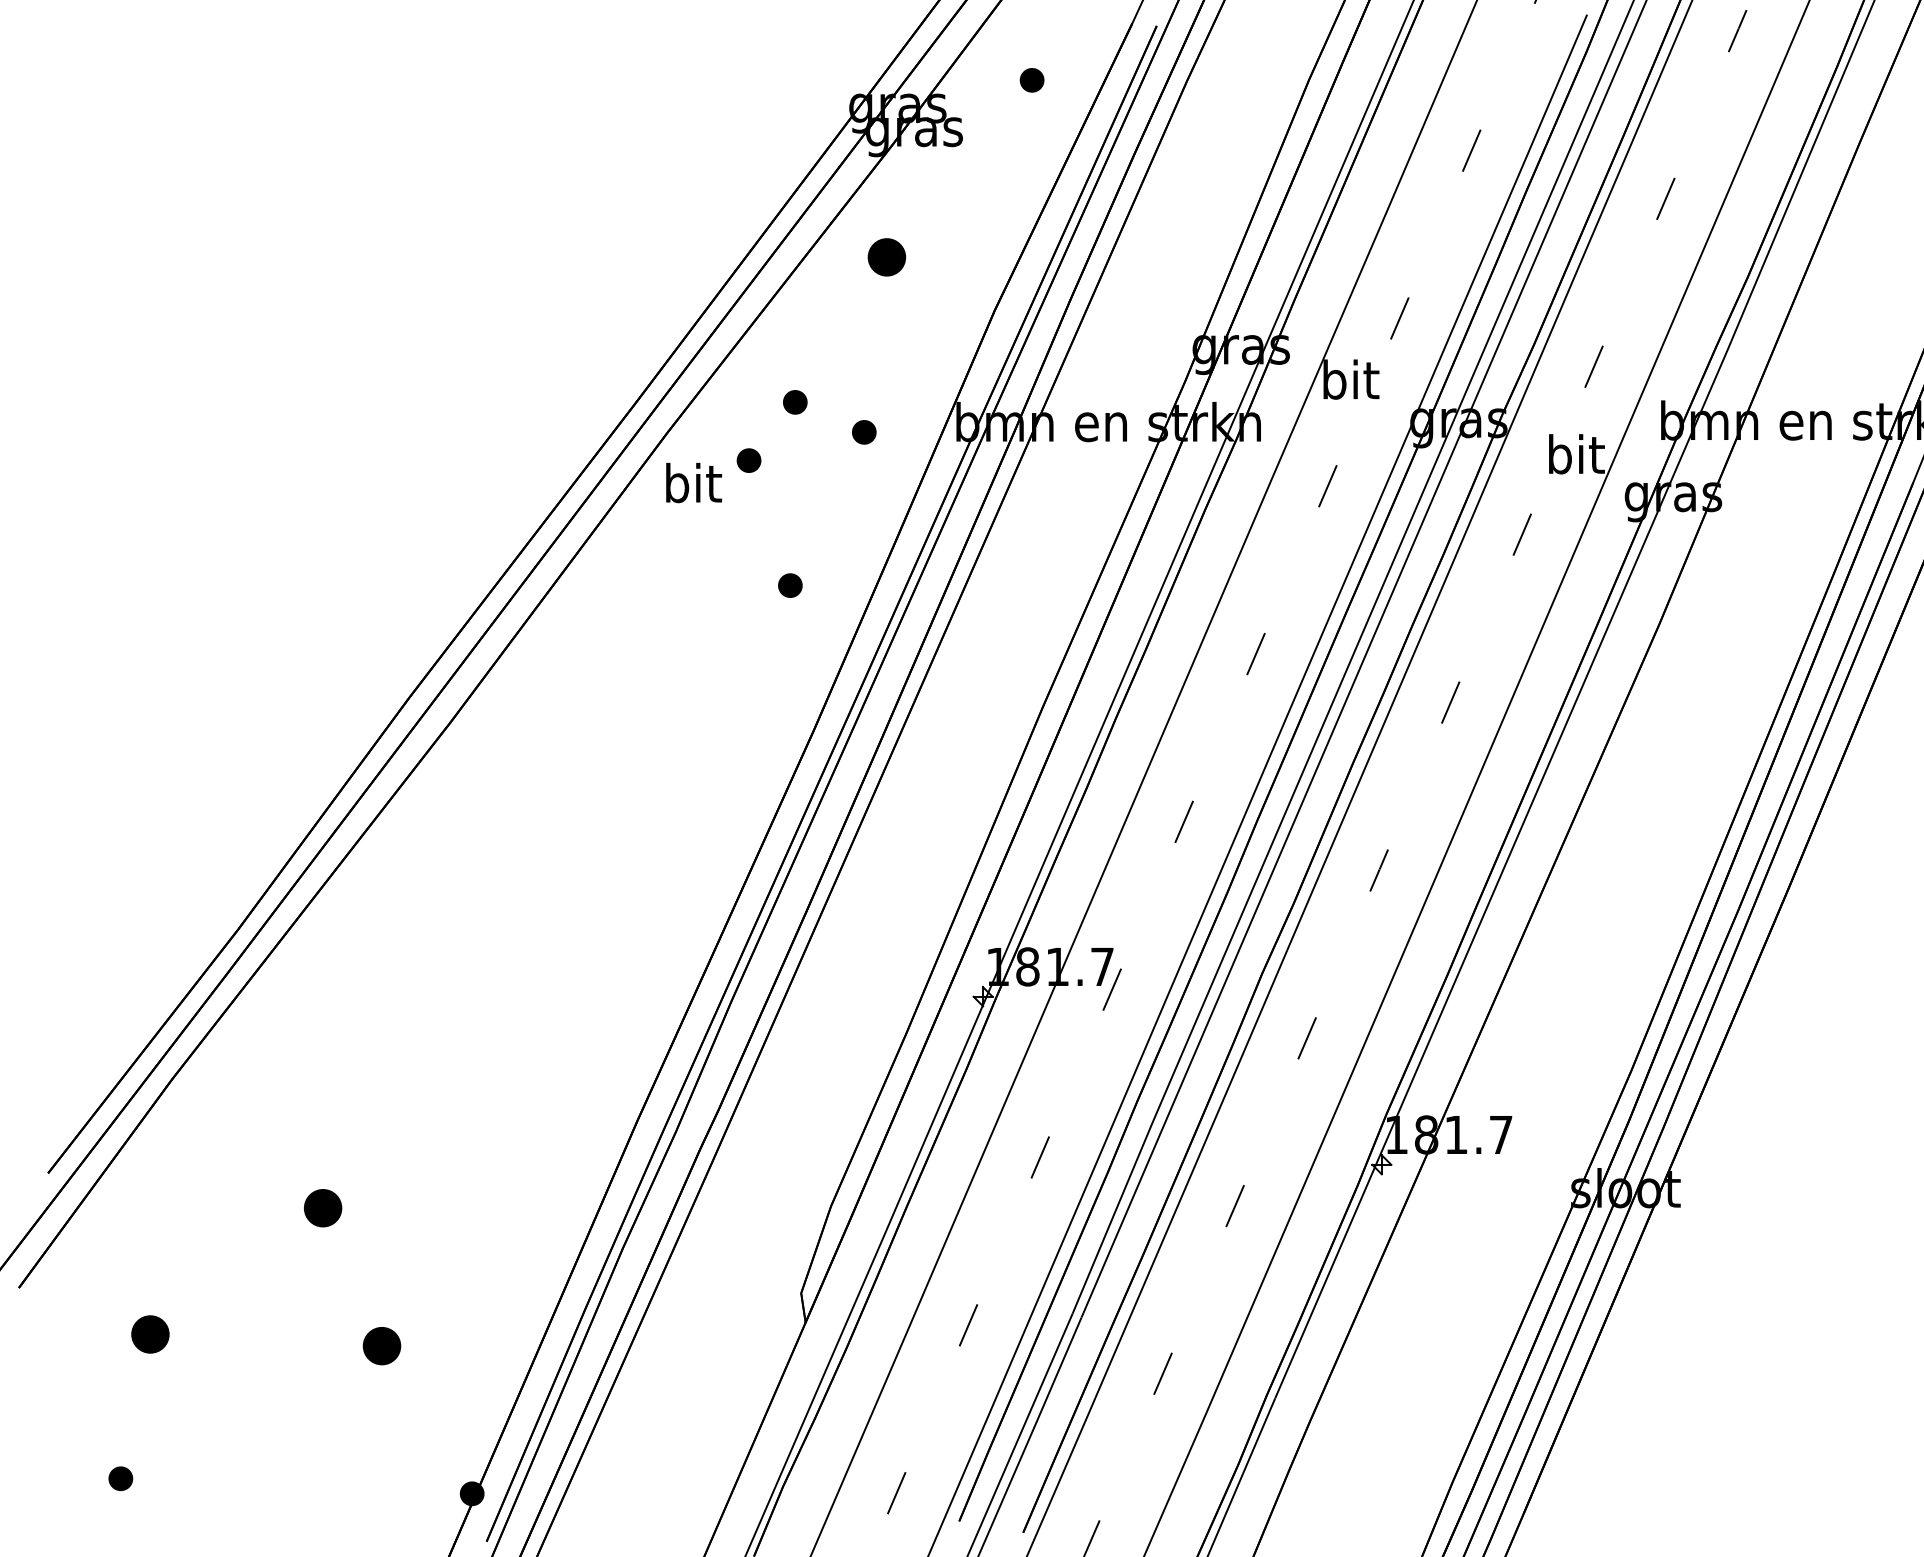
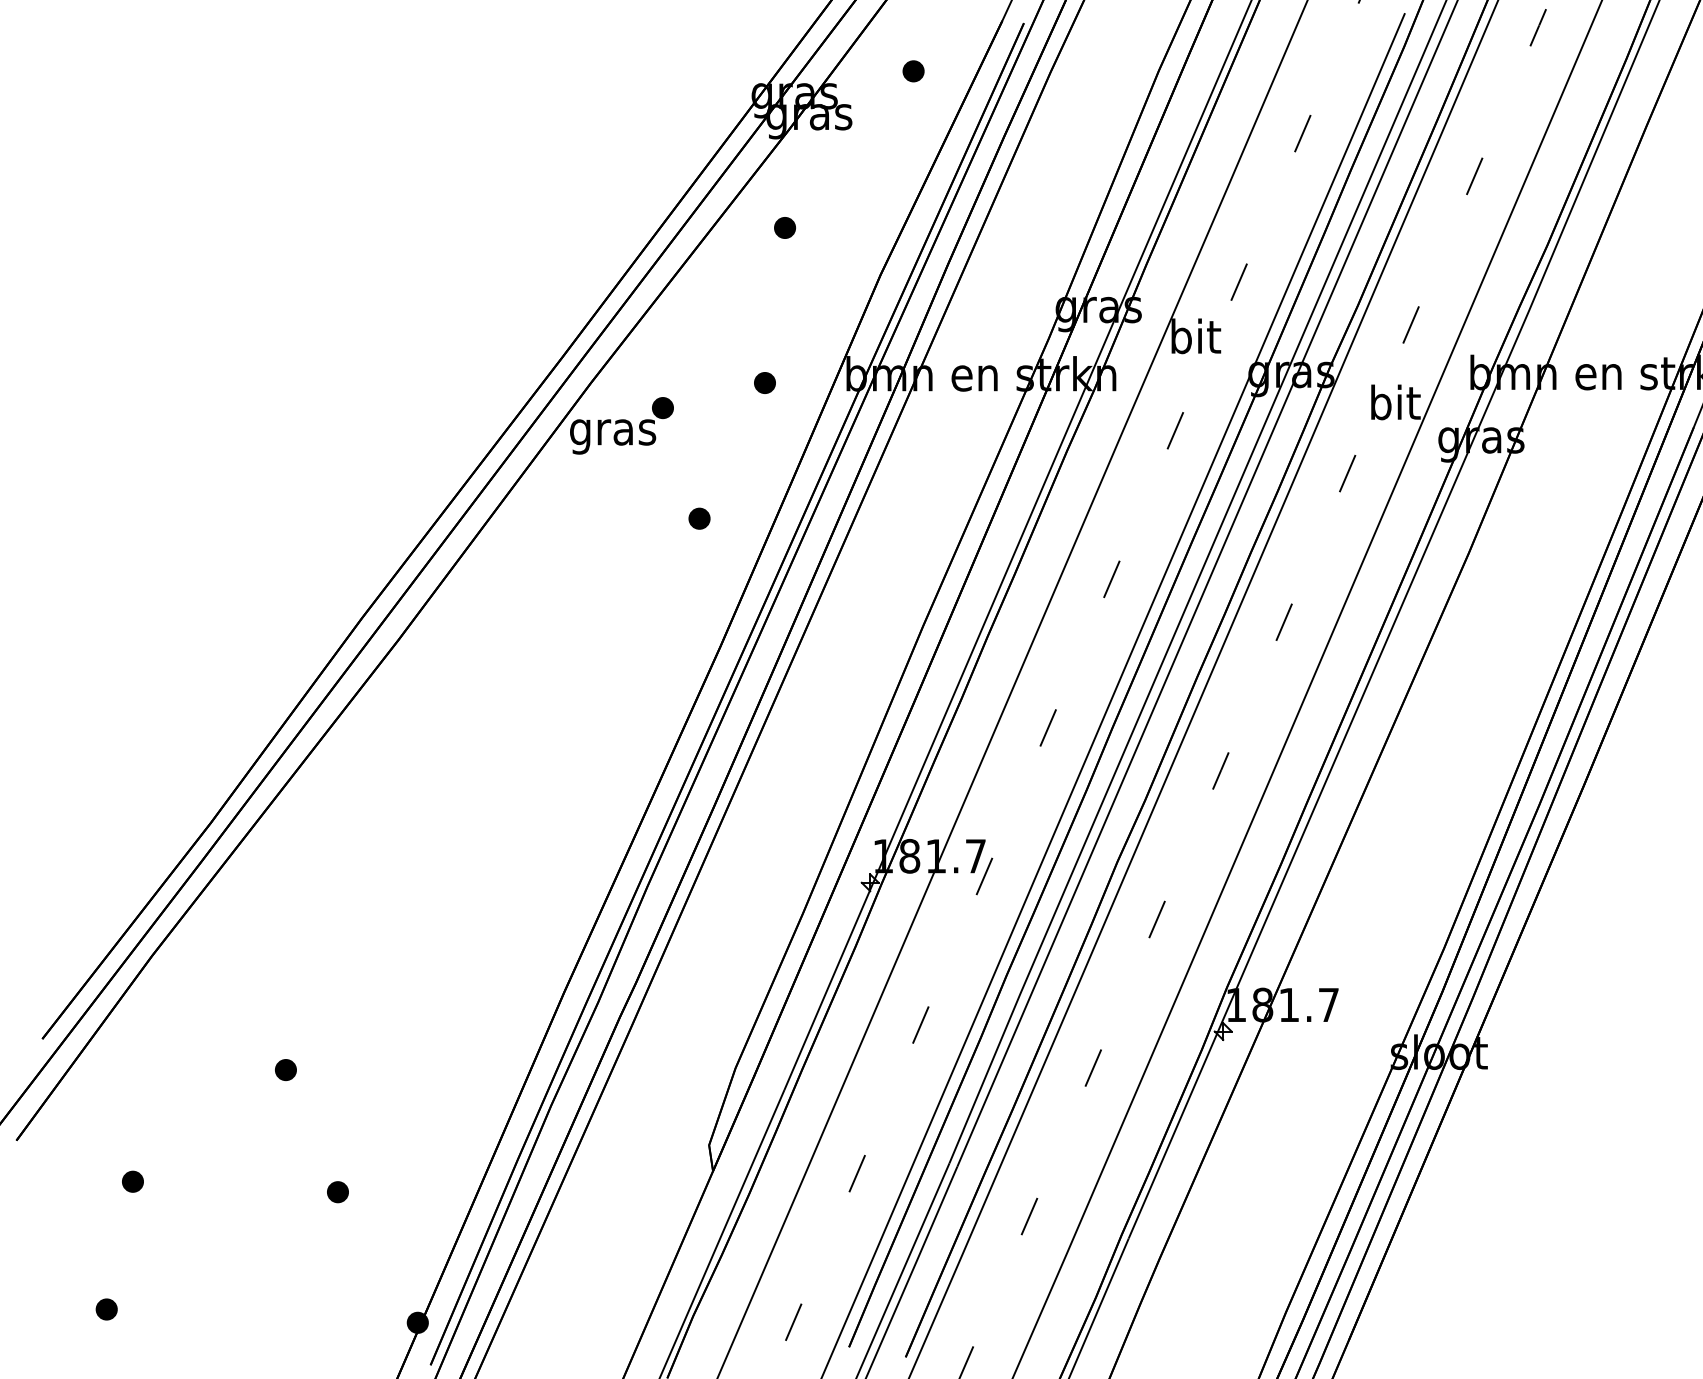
part: (886, 256) -> (784, 227), size x0.62
part: (795, 402) -> (704, 356), removed
text: (692, 487) -> (612, 431), bit -> gras
part: (323, 1208) -> (286, 1070), size x0.62
part: (150, 1334) -> (132, 1181), size x0.62
part: (381, 1346) -> (337, 1192), size x0.62

